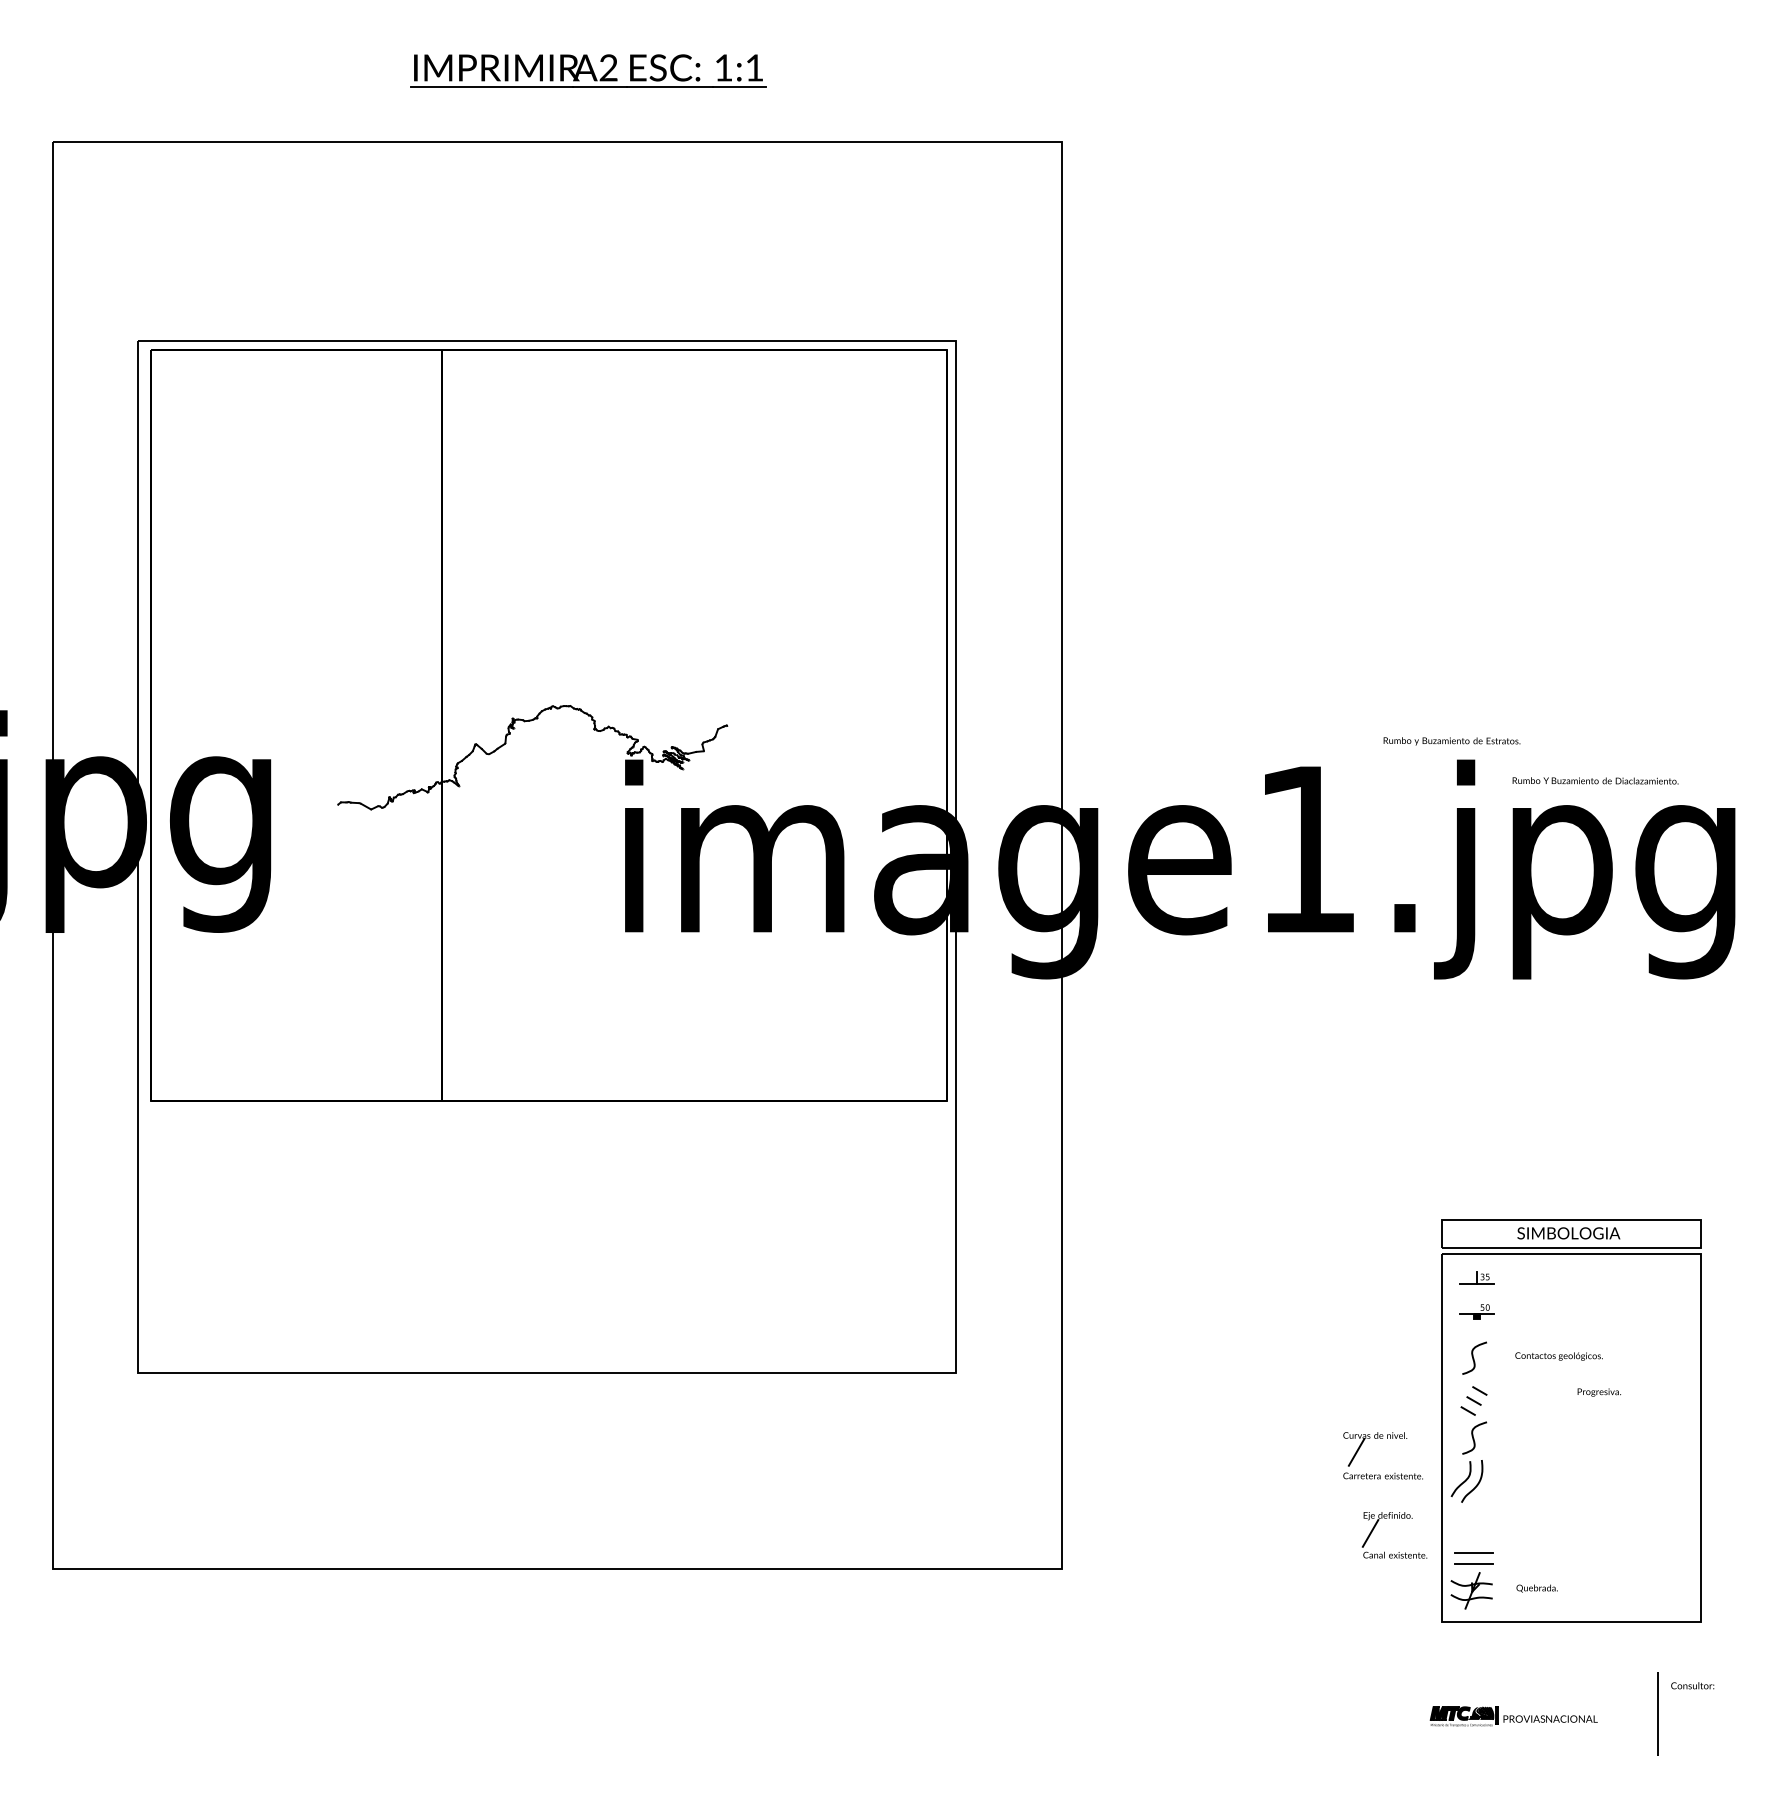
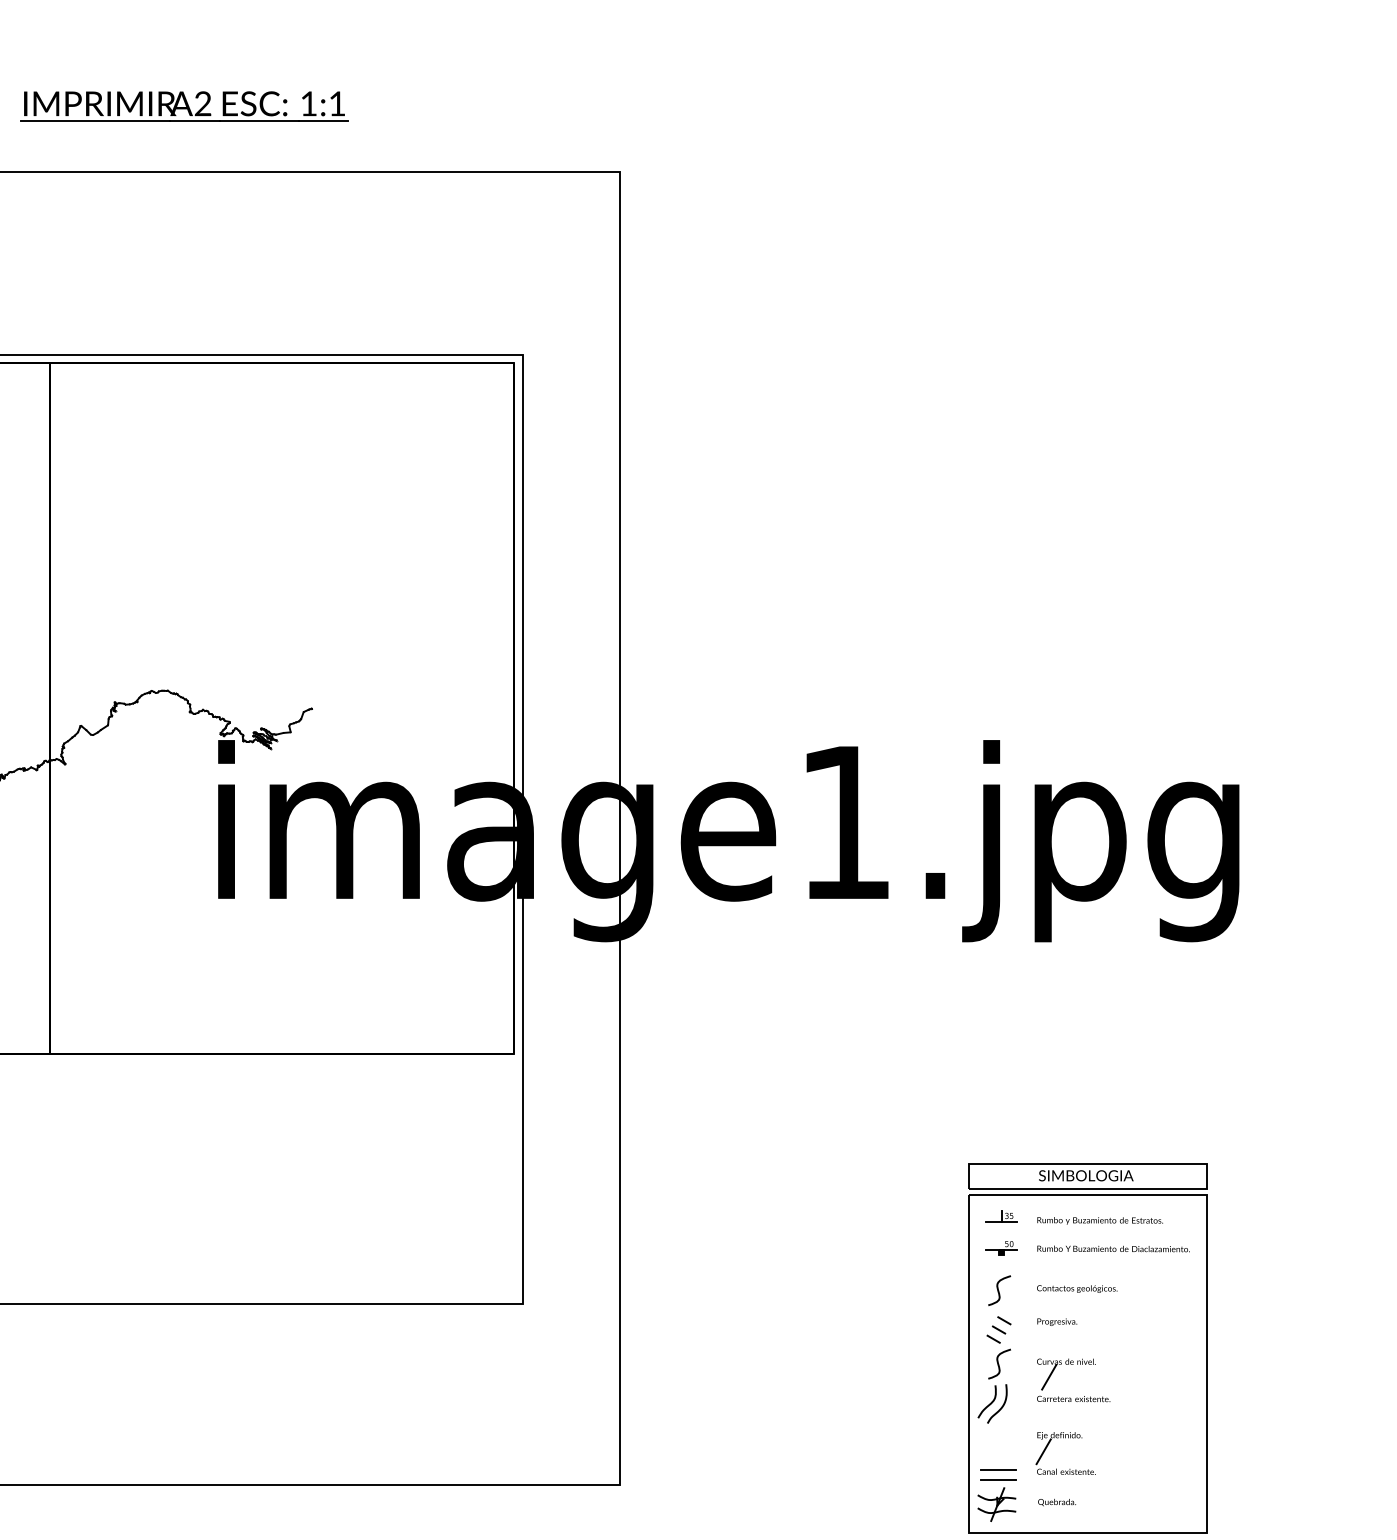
text: (1451, 741) -> (1099, 1220), moved
text: (1595, 780) -> (1113, 1248), moved
text: (1598, 1392) -> (1056, 1322), moved
part: (1382, 1438) -> (1073, 1364), moved
part: (1394, 1518) -> (1065, 1438), moved

